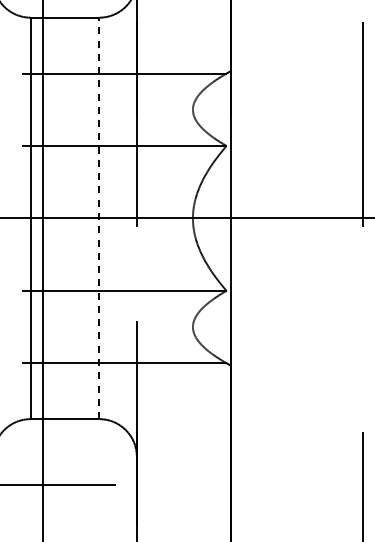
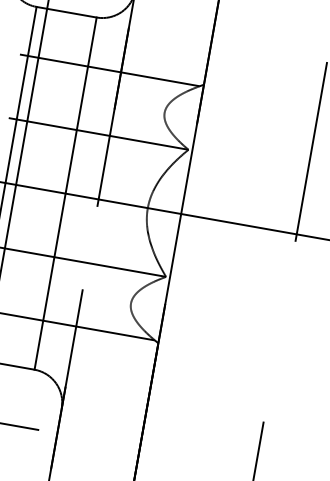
line: (99, 218) -> (65, 193), dashed -> solid

